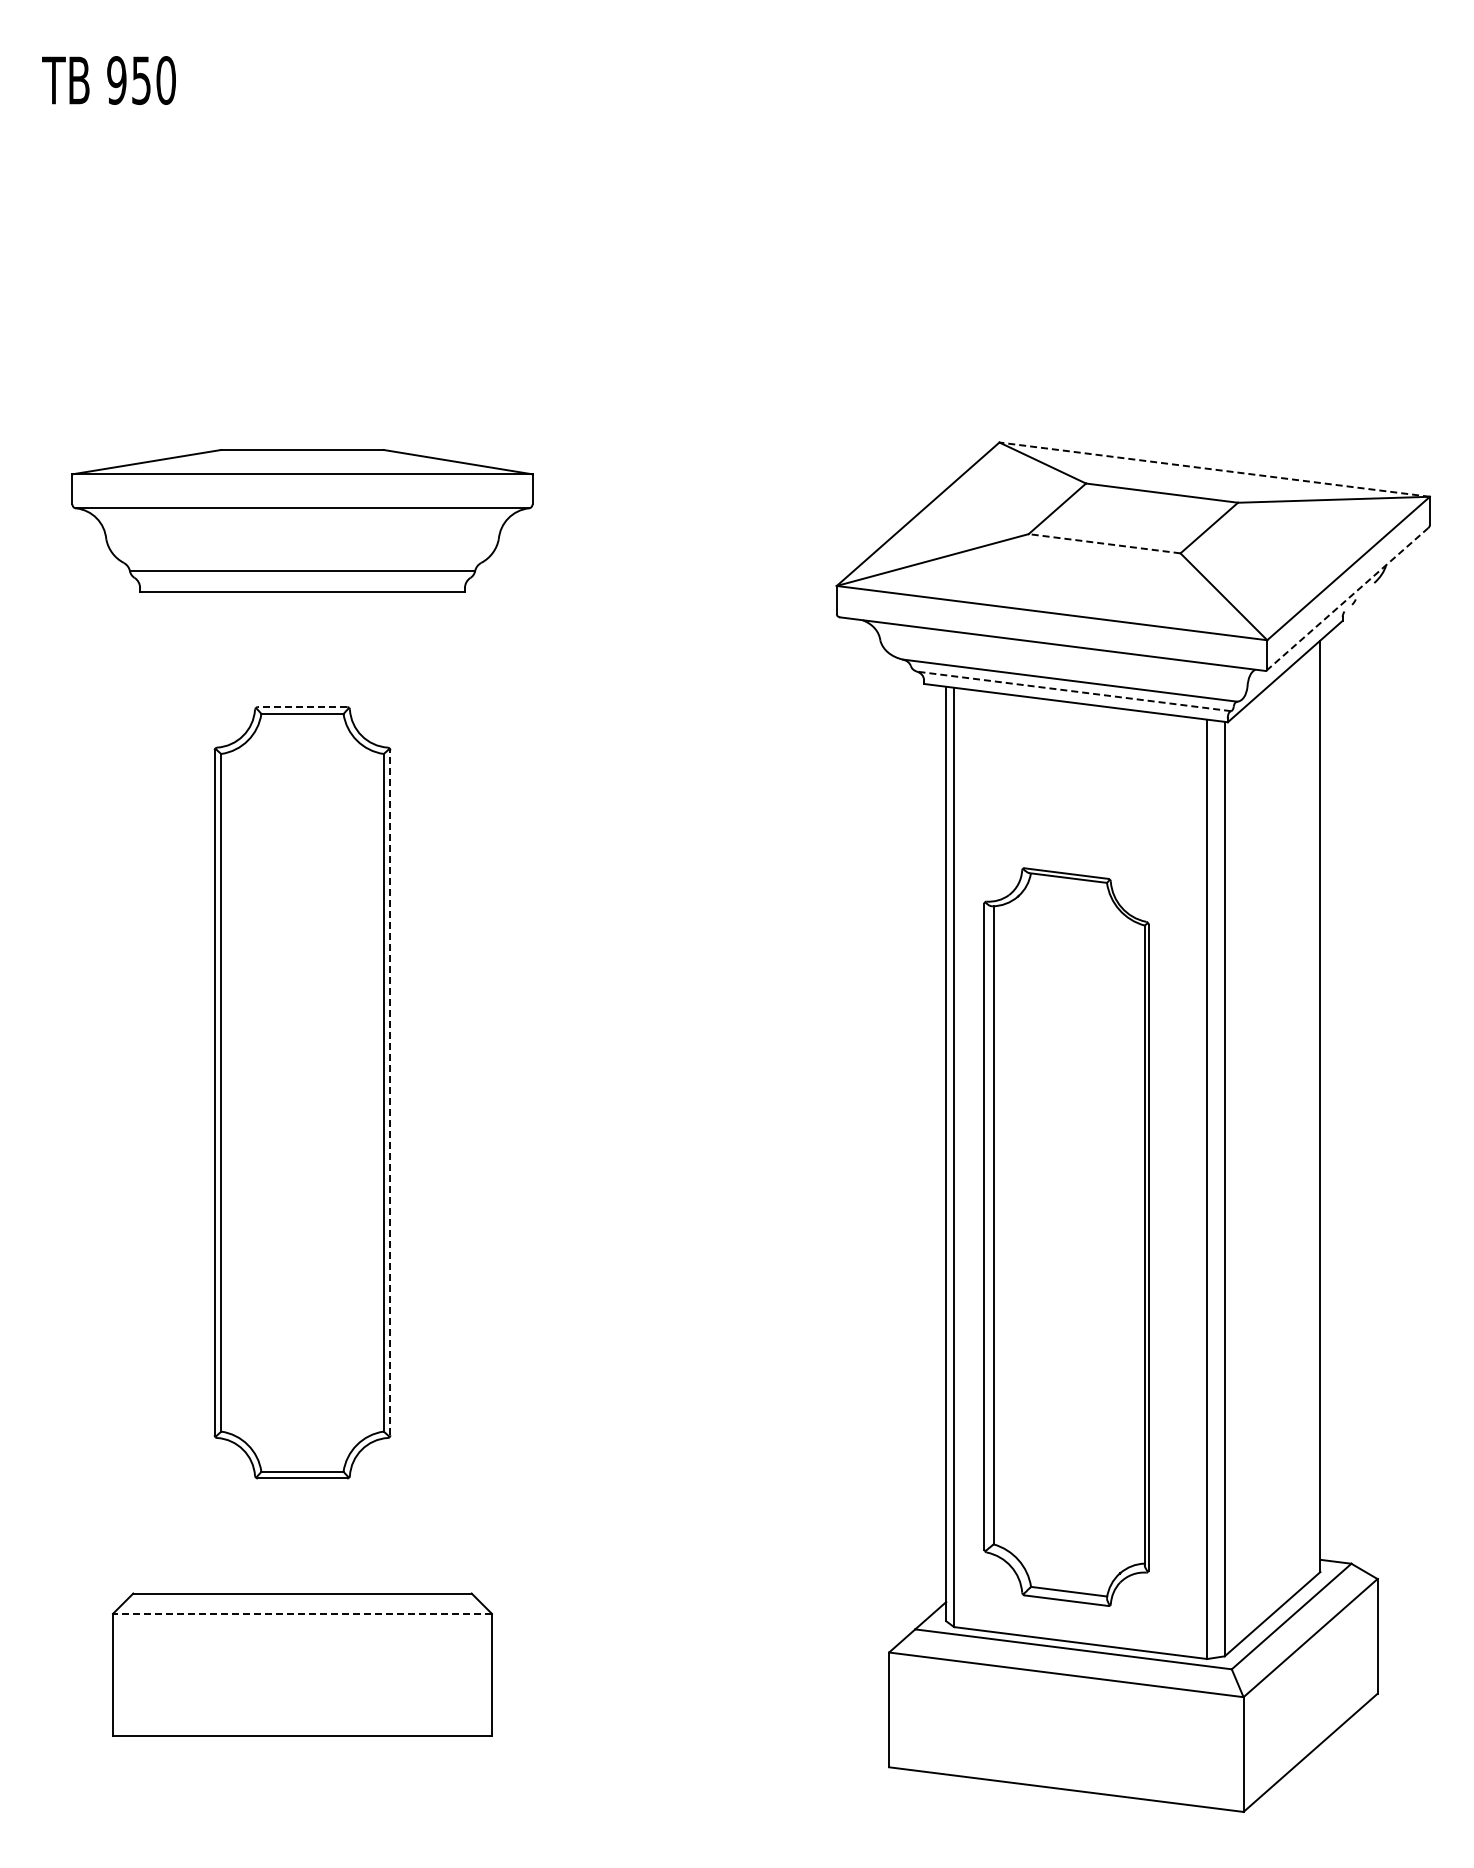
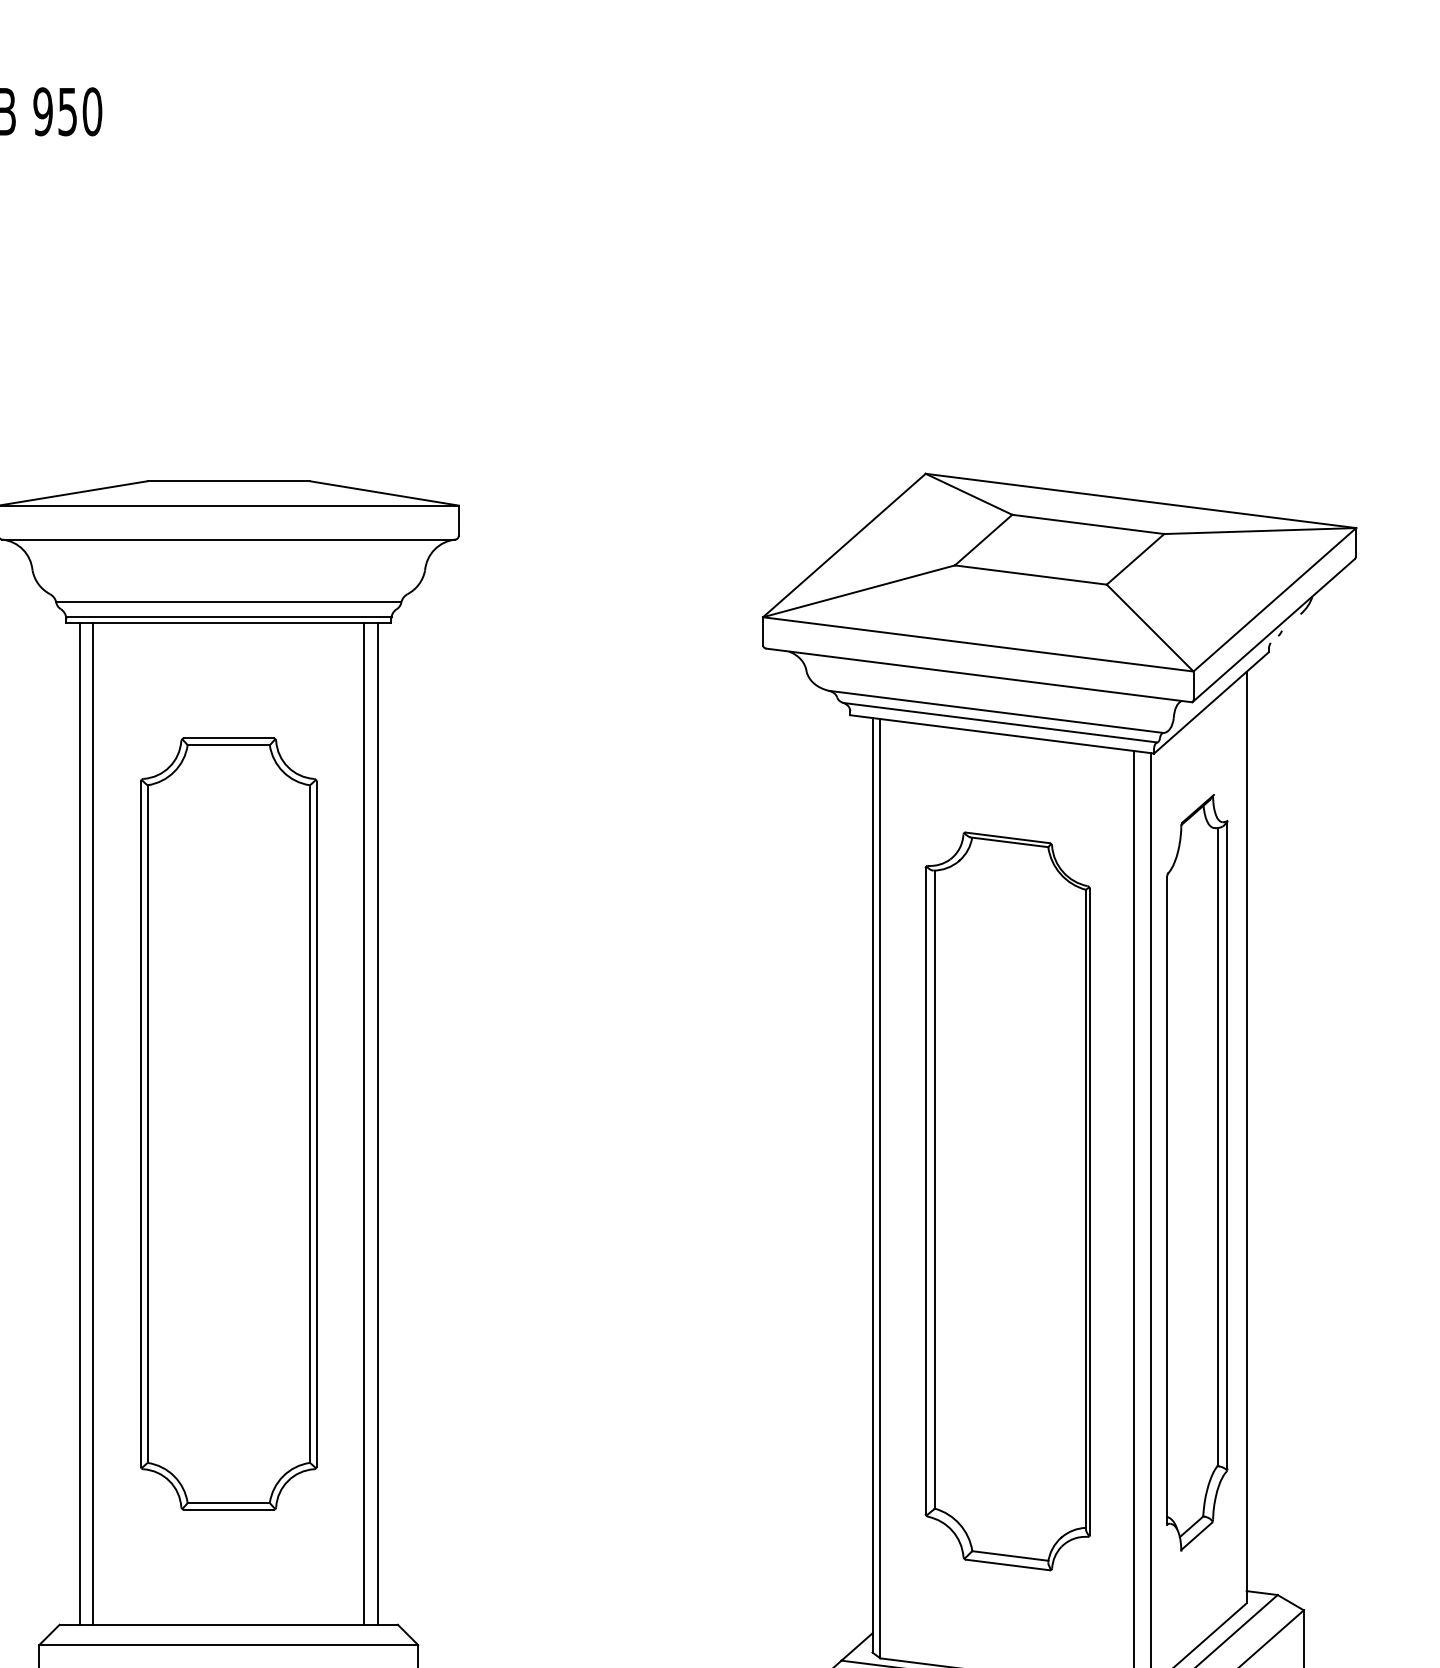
line: (1214, 469) -> (1140, 500), dashed -> solid
line: (1104, 543) -> (1030, 574), dashed -> solid
line: (302, 585) -> (228, 616), added
line: (1347, 599) -> (1273, 630), dashed -> solid
line: (1073, 691) -> (999, 722), dashed -> solid
line: (302, 707) -> (228, 738), dashed -> solid
line: (153, 1092) -> (79, 1123), added
line: (167, 1092) -> (93, 1123), added
line: (390, 1092) -> (316, 1123), dashed -> solid
line: (437, 1092) -> (363, 1123), added
line: (451, 1092) -> (377, 1123), added
part: (1270, 1141) -> (1196, 1172), added
part: (1066, 1236) -> (1007, 1200), moved
line: (301, 1613) -> (227, 1644), dashed -> solid

